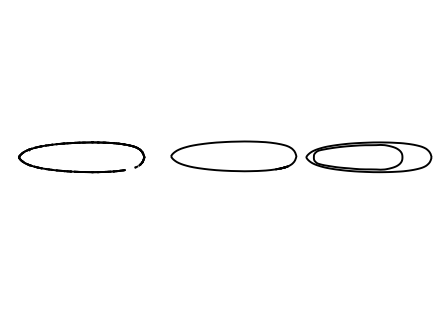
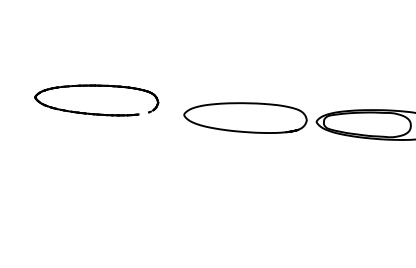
part: (78, 170) -> (93, 112), moved

